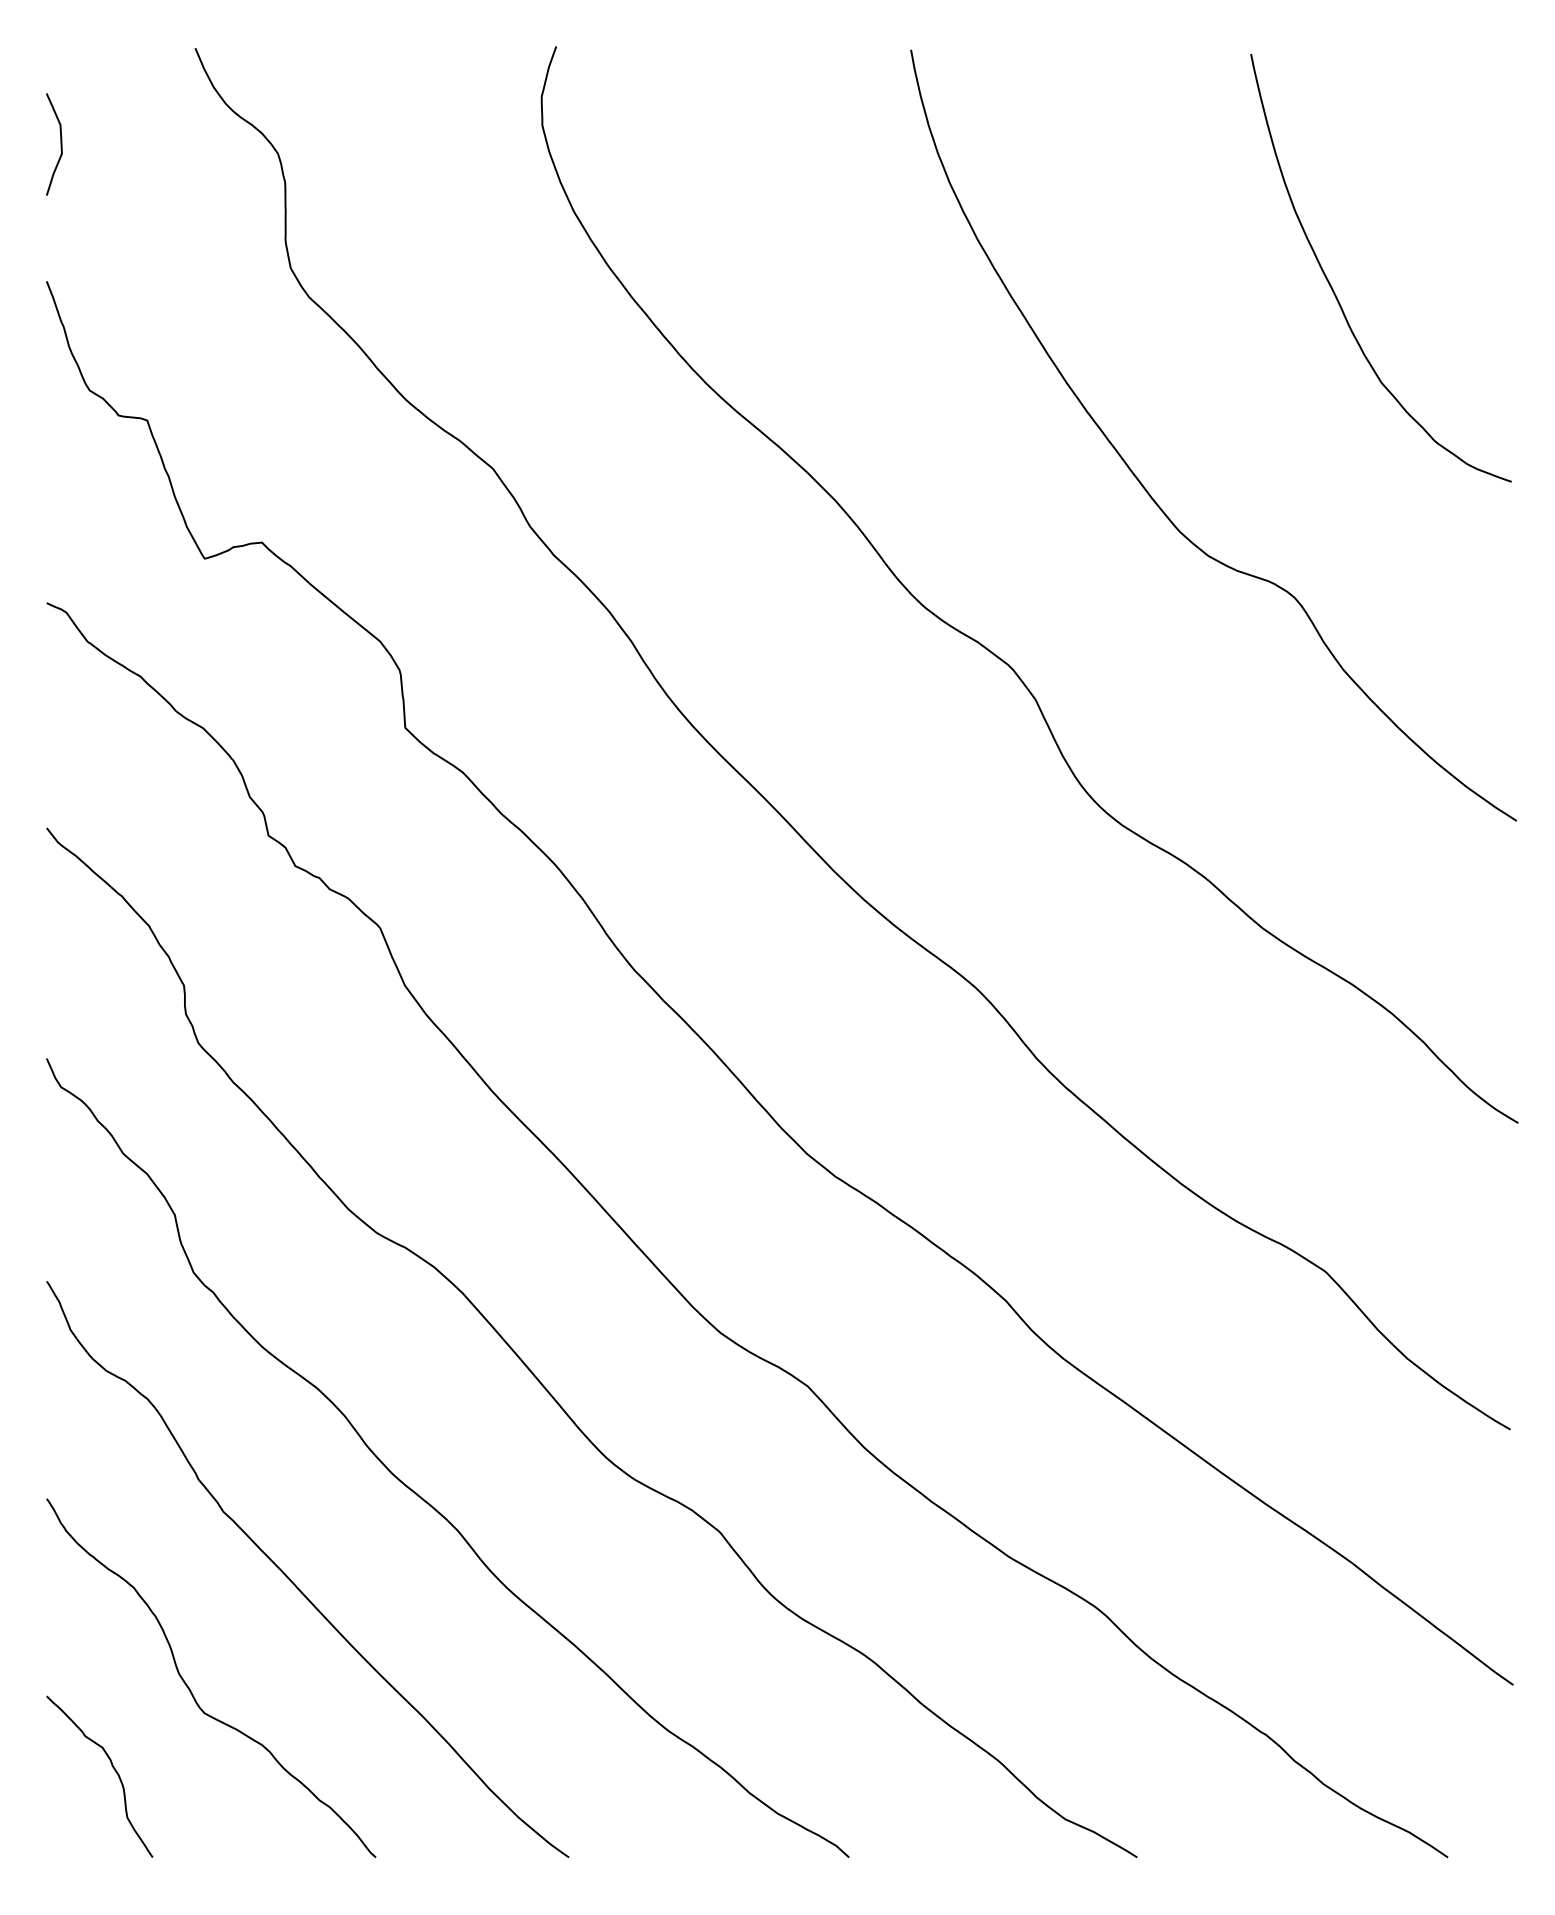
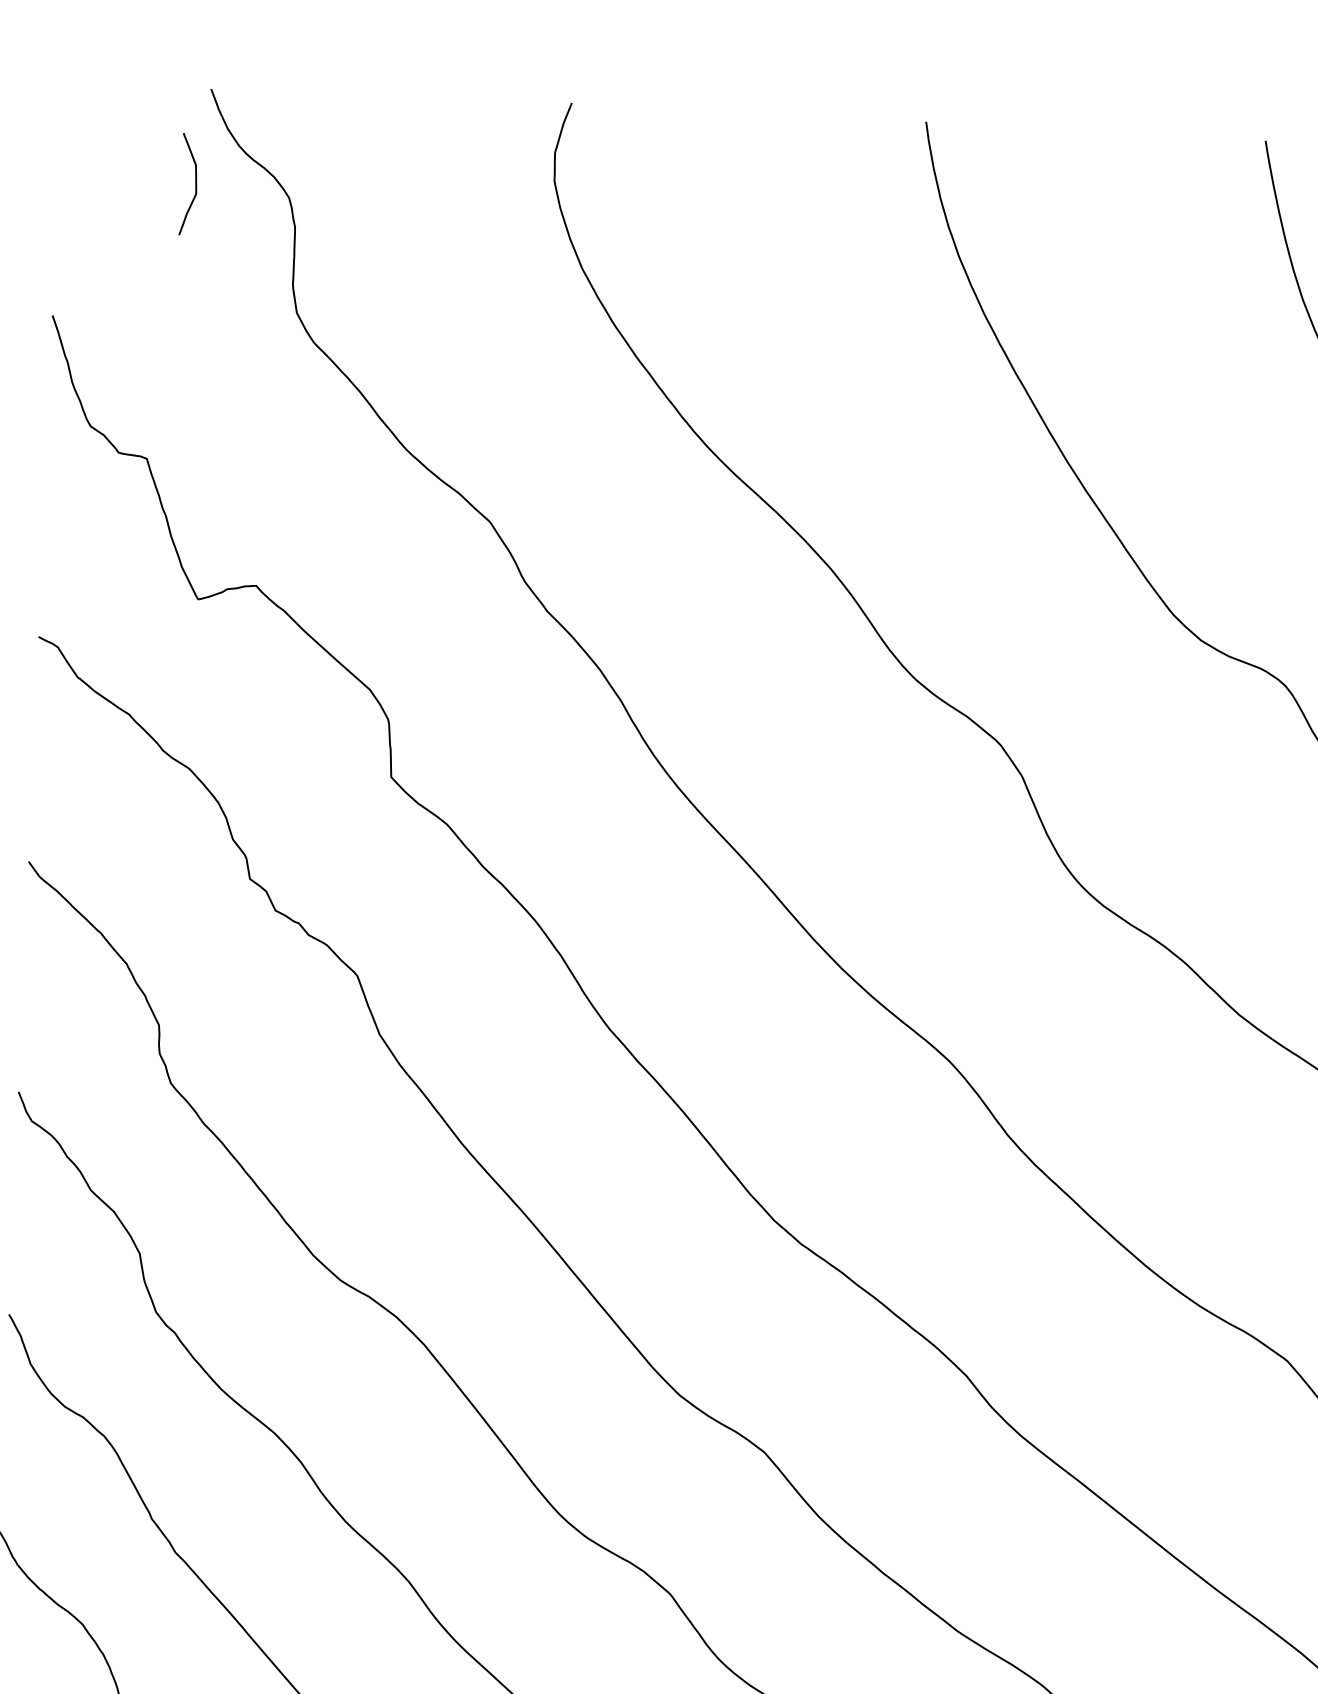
curve: (60, 144) -> (195, 184), moved

